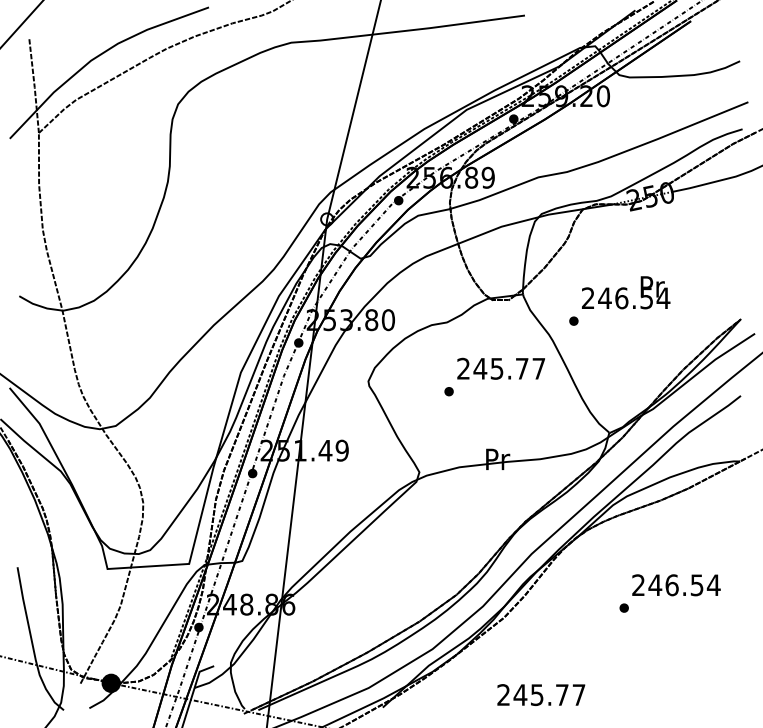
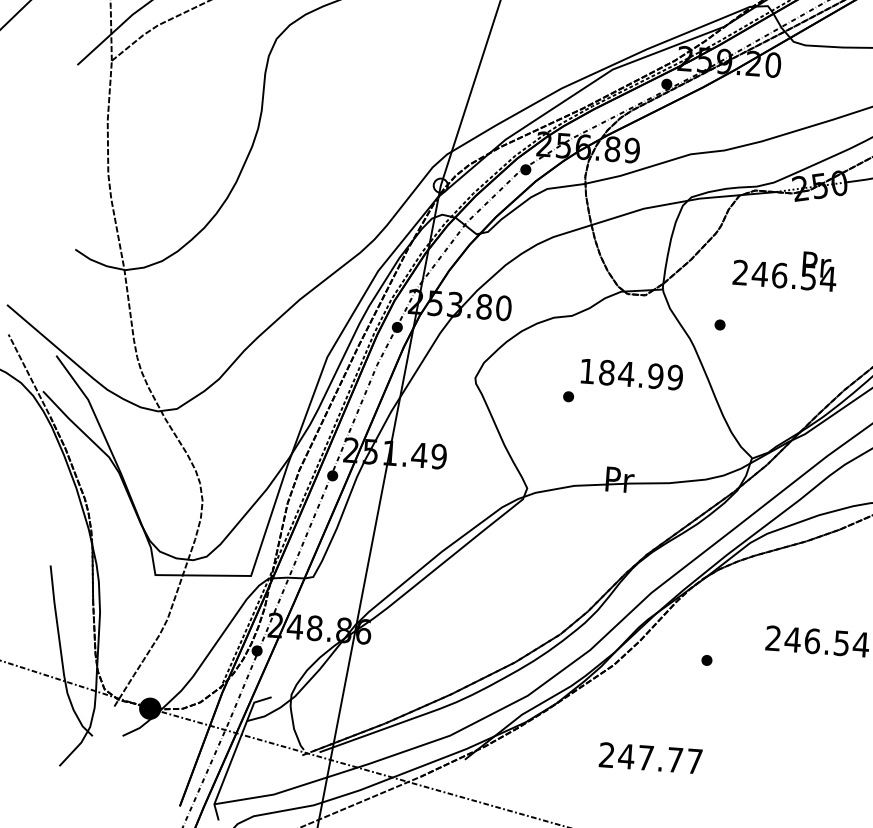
text: (626, 292) -> (785, 269), moved
text: (501, 368) -> (631, 374), 245.77 -> 184.99
part: (623, 607) -> (706, 659), moved
text: (537, 695) -> (646, 758), 245.77 -> 247.77

